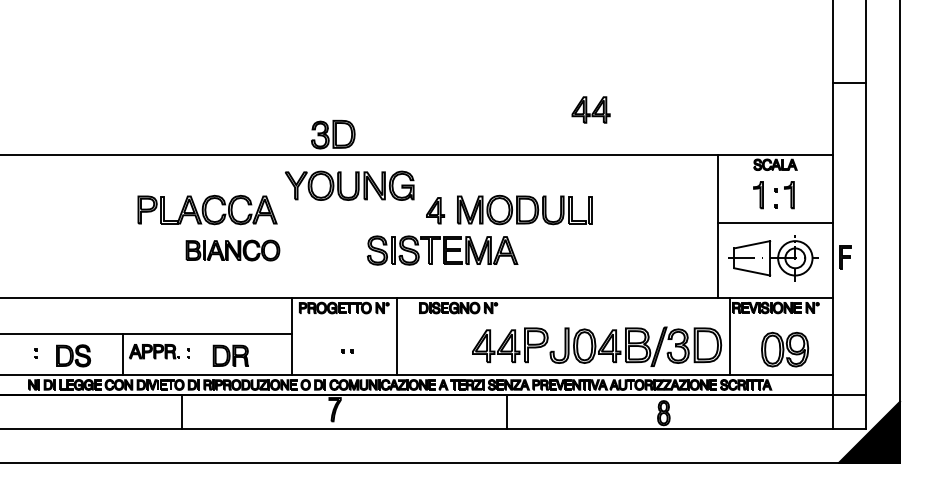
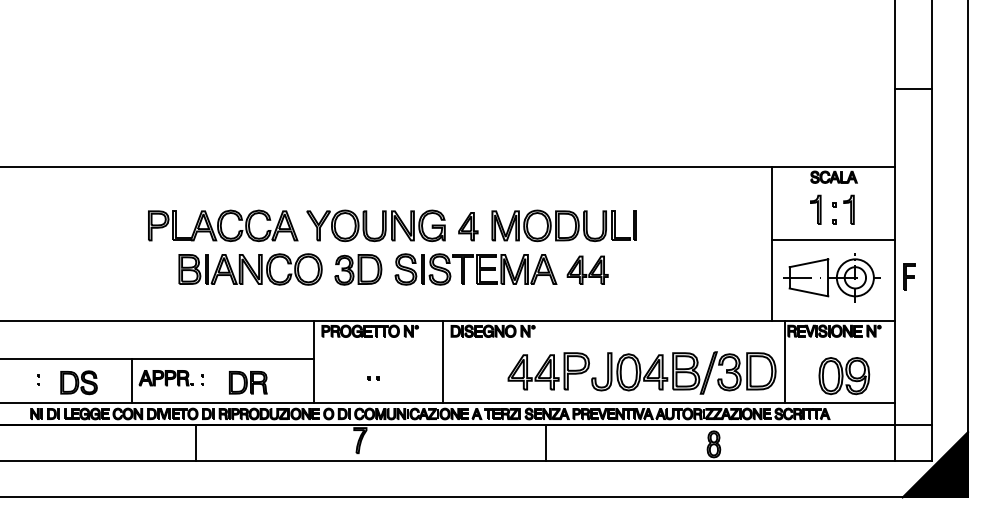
part: (590, 109) -> (587, 269), moved
part: (333, 134) -> (358, 269), moved
part: (355, 185) -> (382, 225), moved
part: (232, 250) -> (250, 269), size x1.43
line: (397, 336) -> (443, 361), moved

